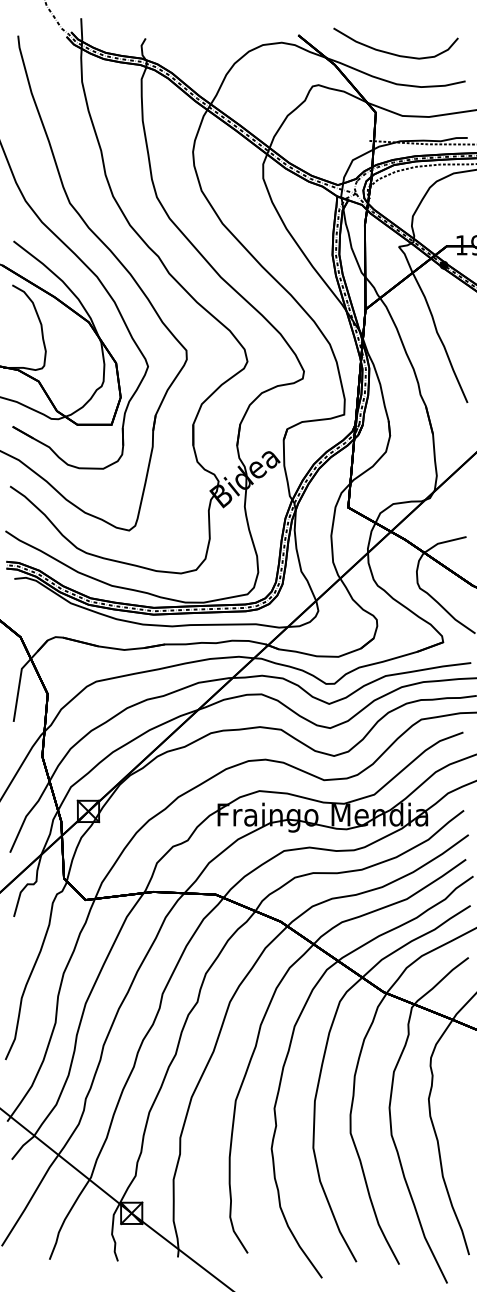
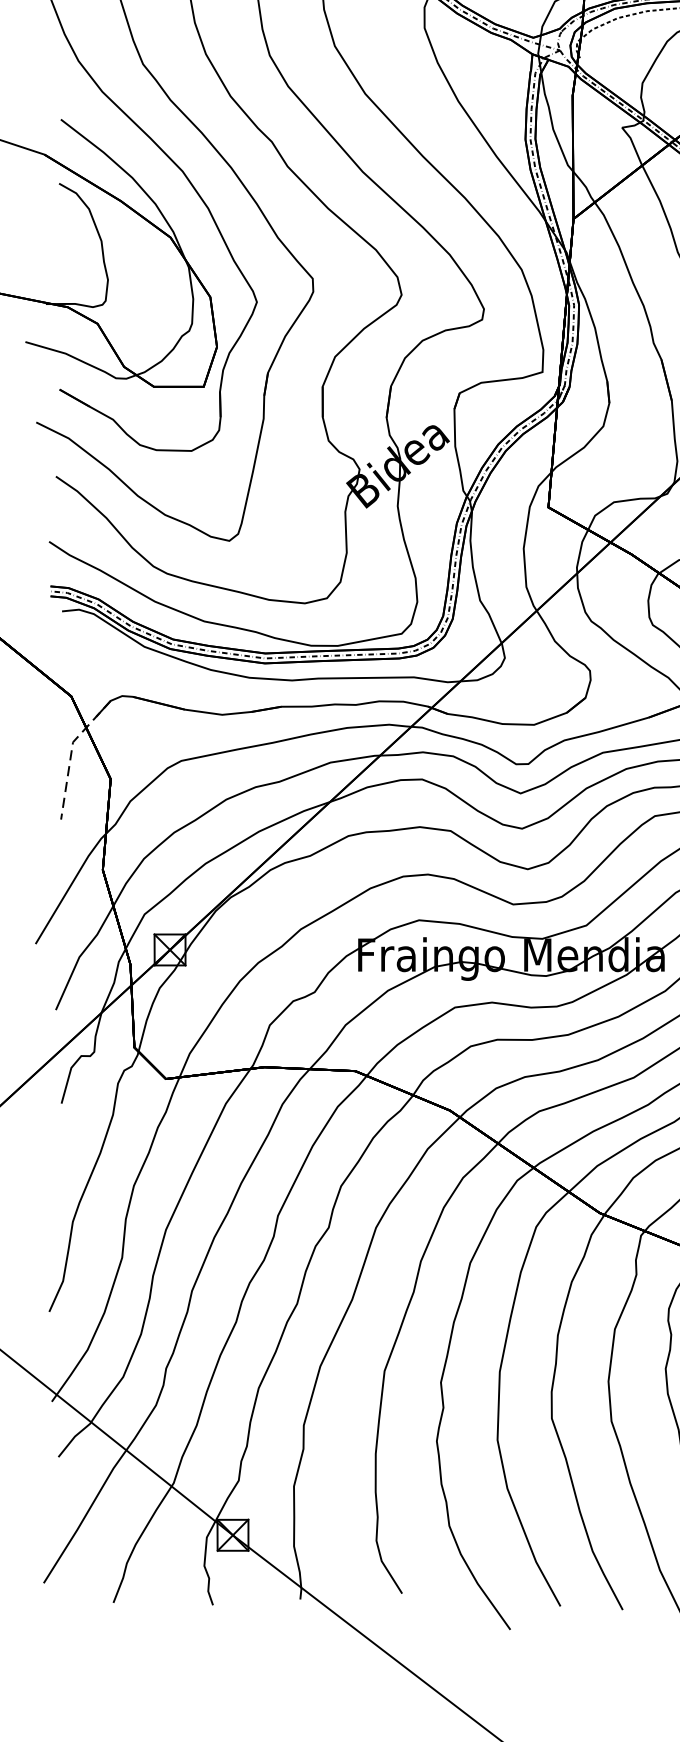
line: (20, 674) -> (71, 750), solid -> dashed

